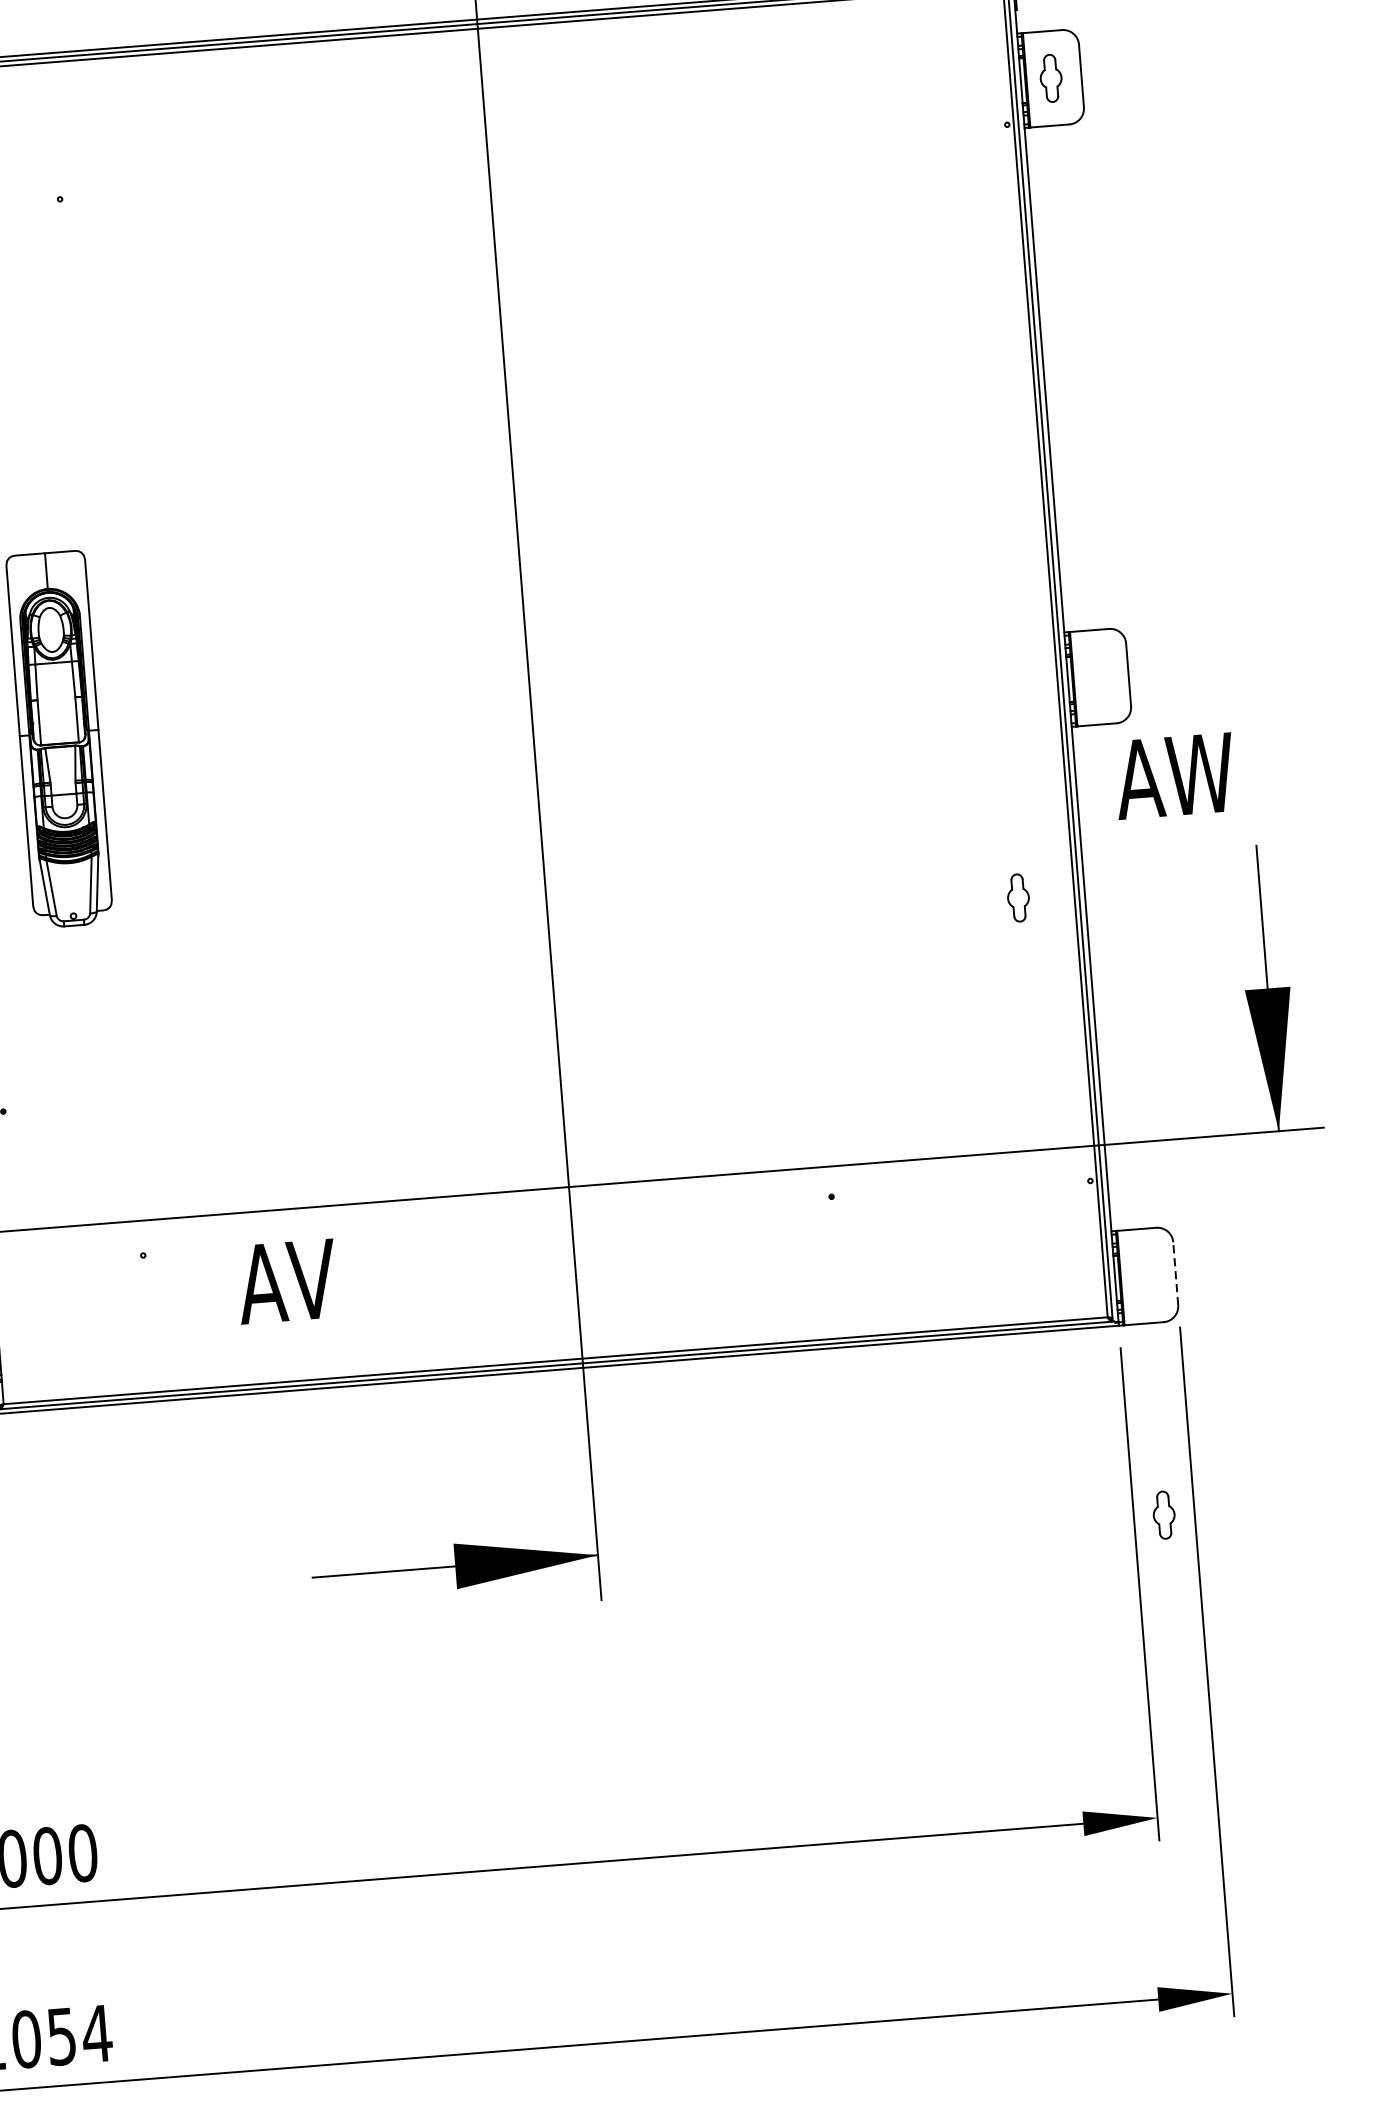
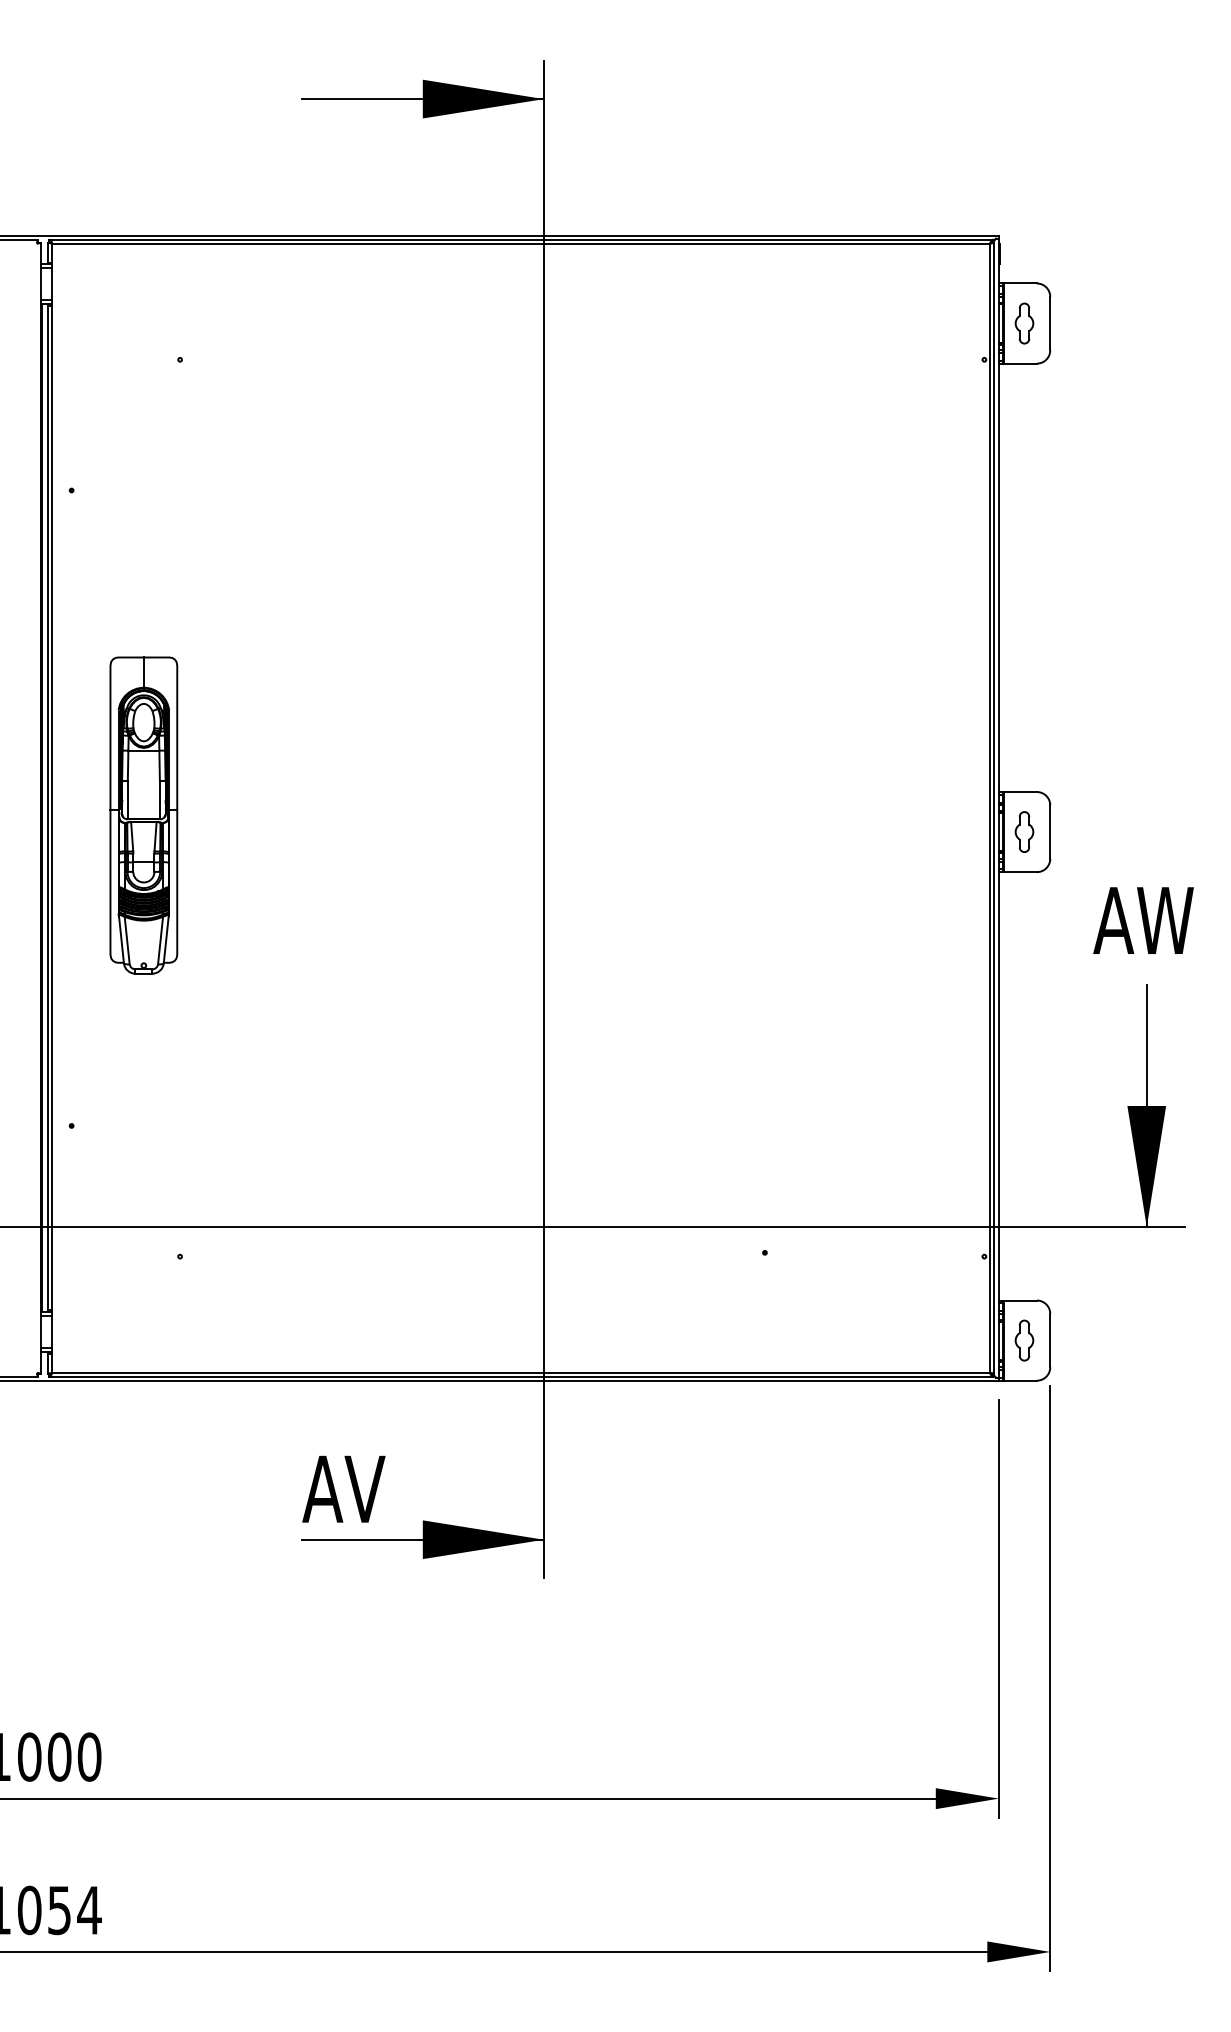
text: (1174, 776) -> (1143, 920), moved
part: (1018, 897) -> (1024, 831), moved
line: (1176, 1273) -> (1050, 1340), dashed -> solid
text: (286, 1280) -> (343, 1488), moved
part: (1164, 1515) -> (1024, 1340), moved

